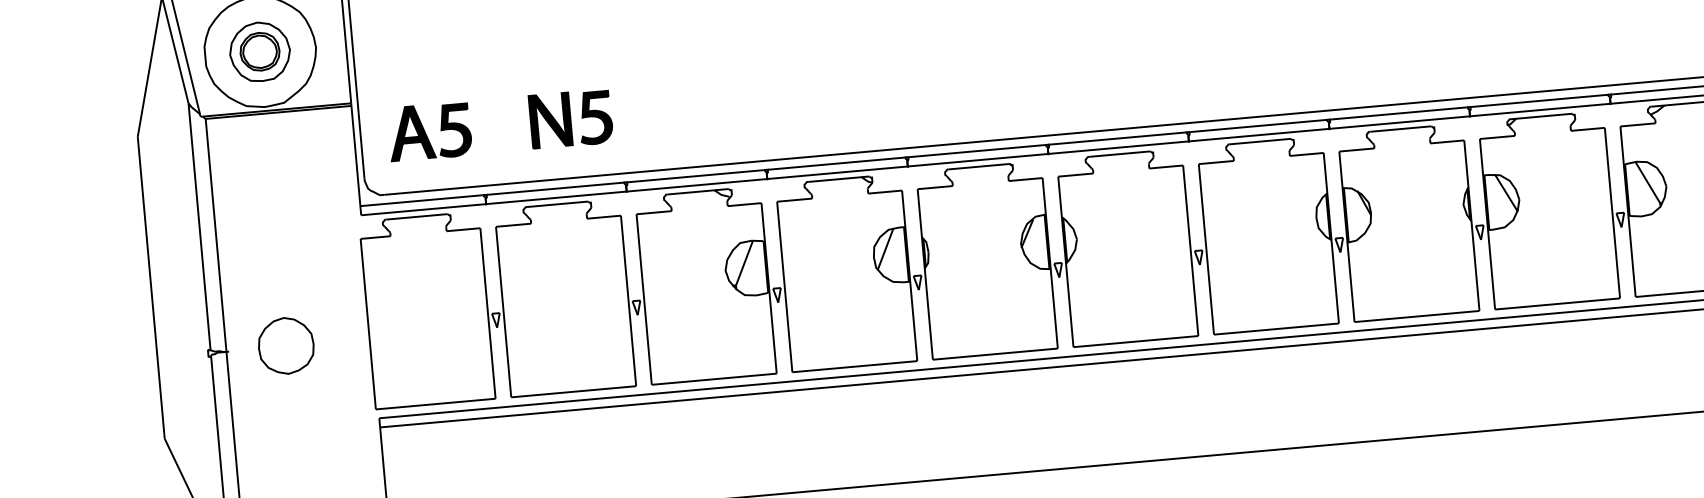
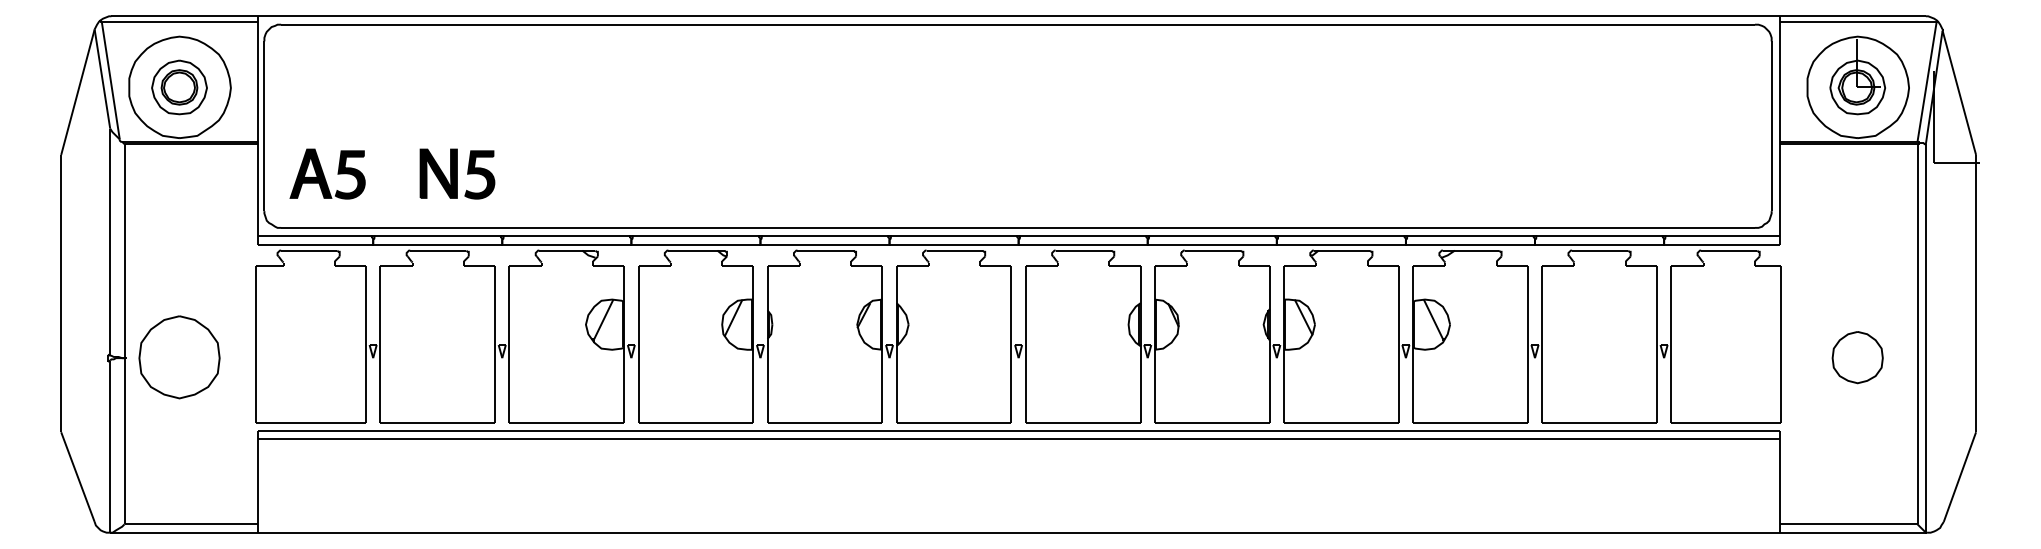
part: (286, 345) -> (179, 357), size x1.6

